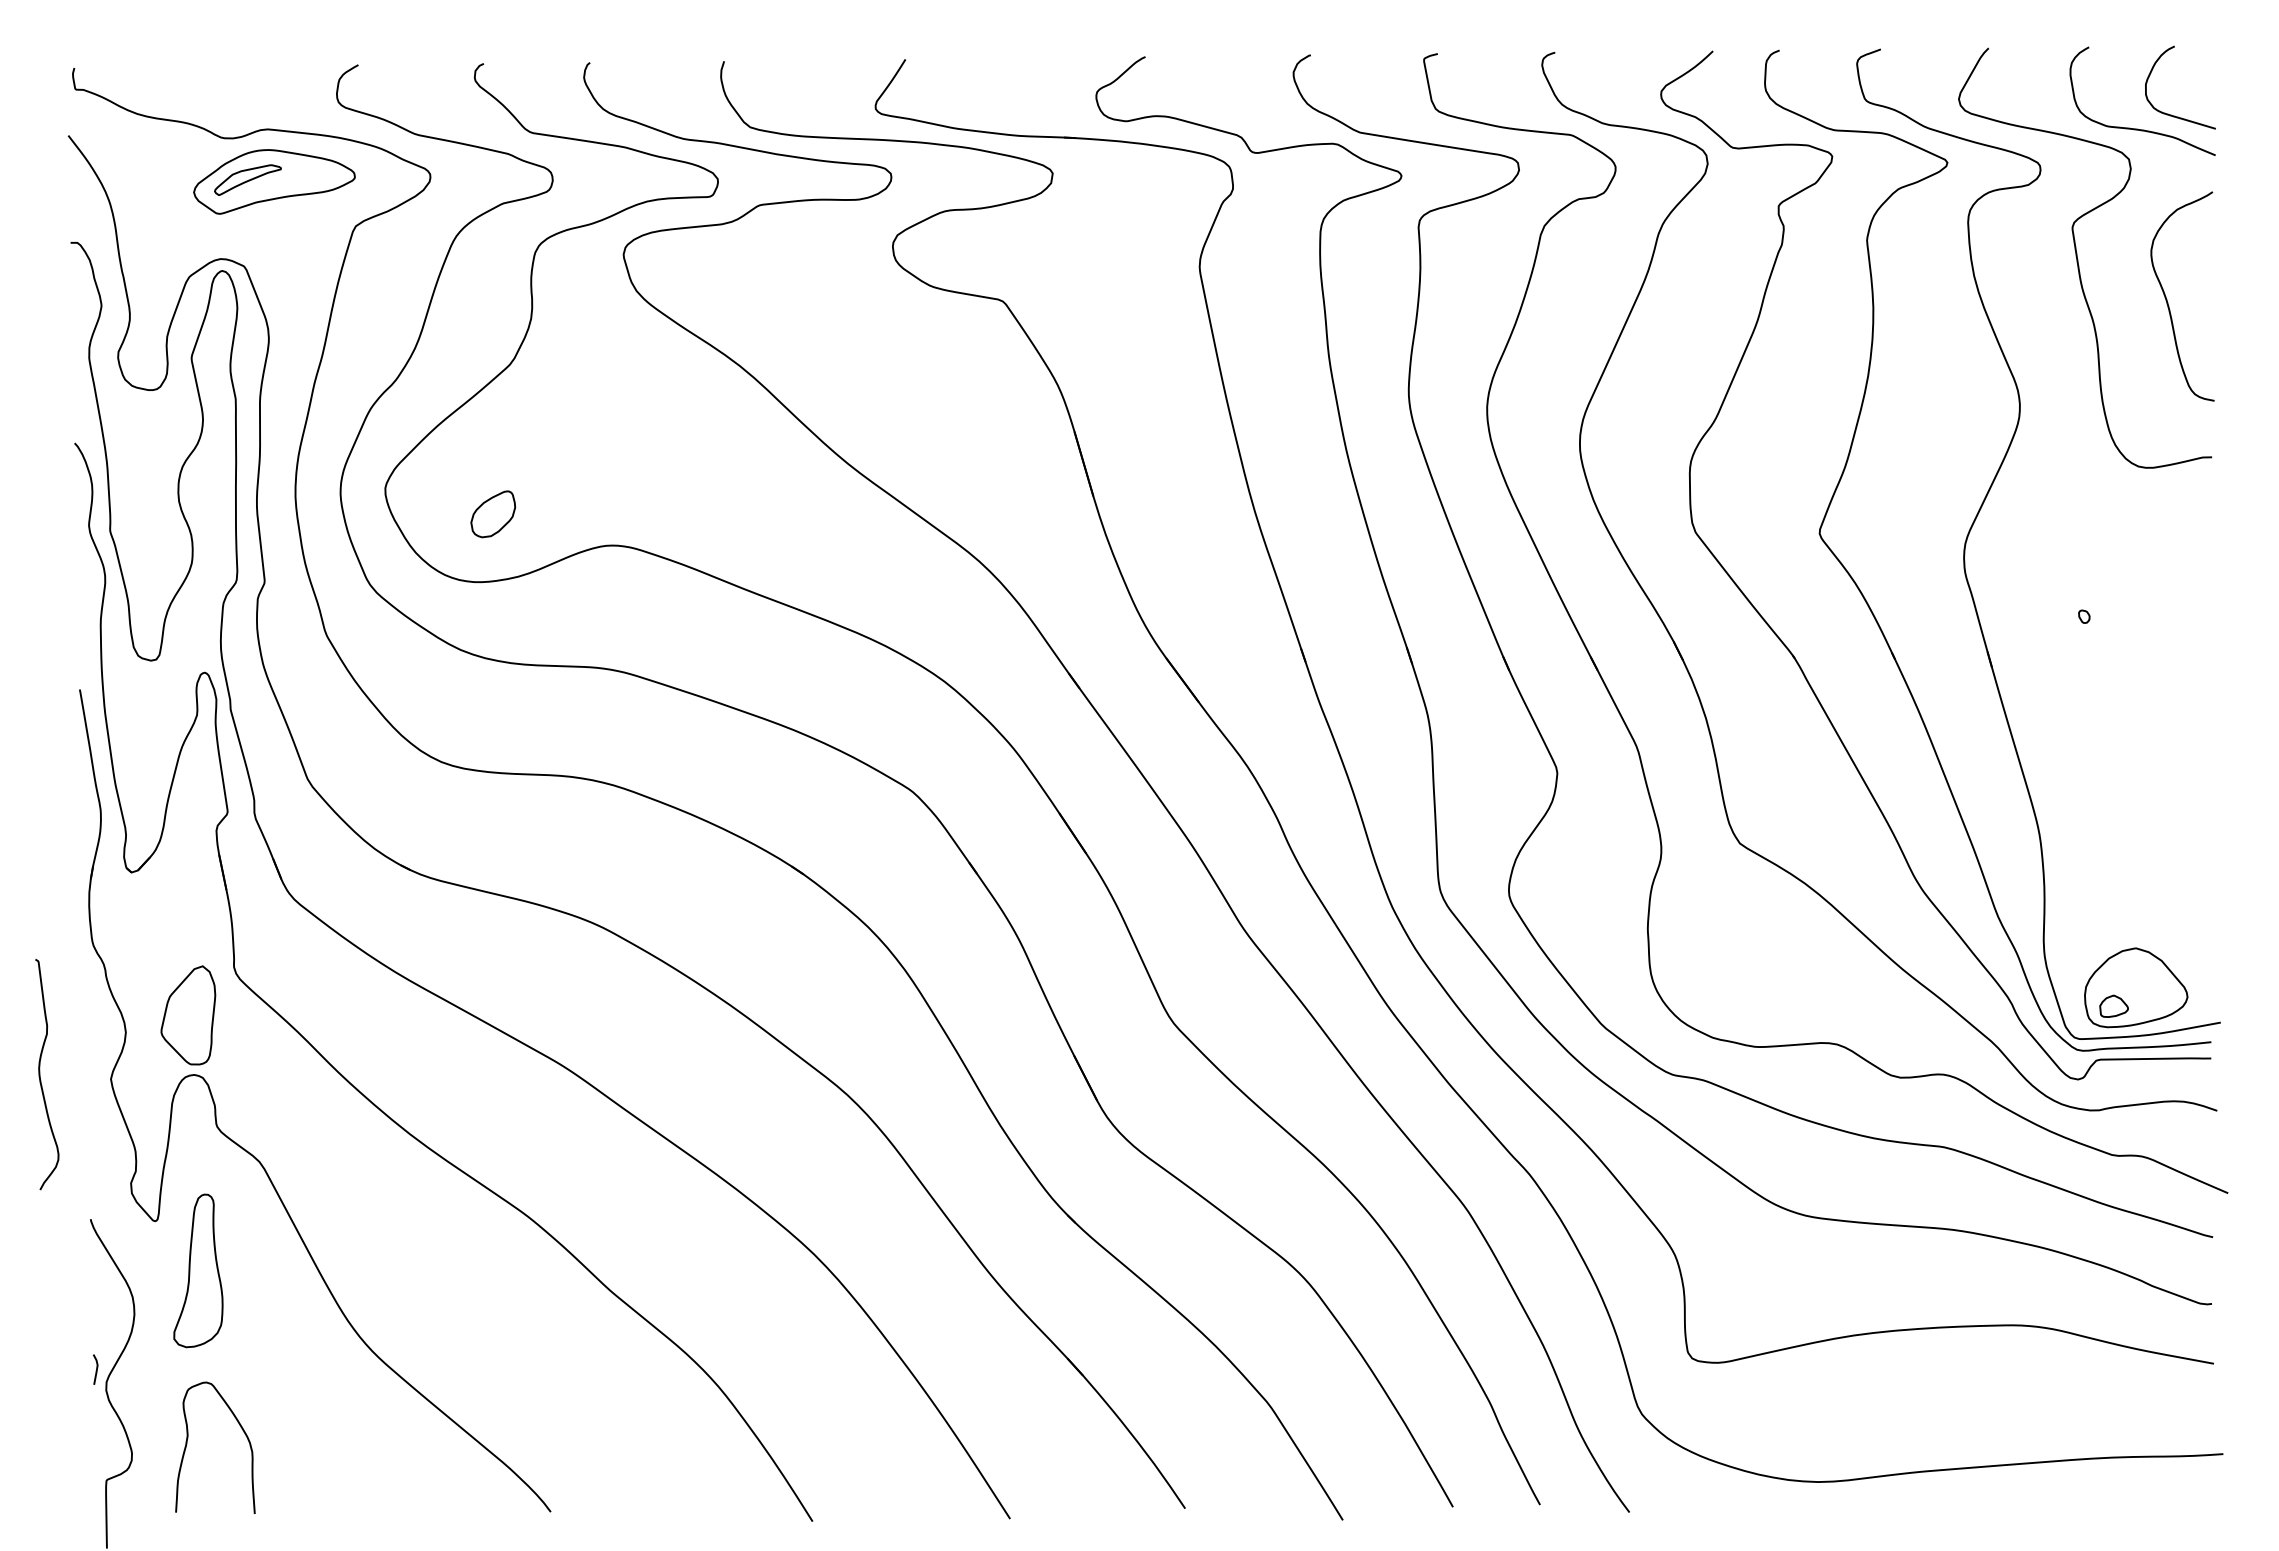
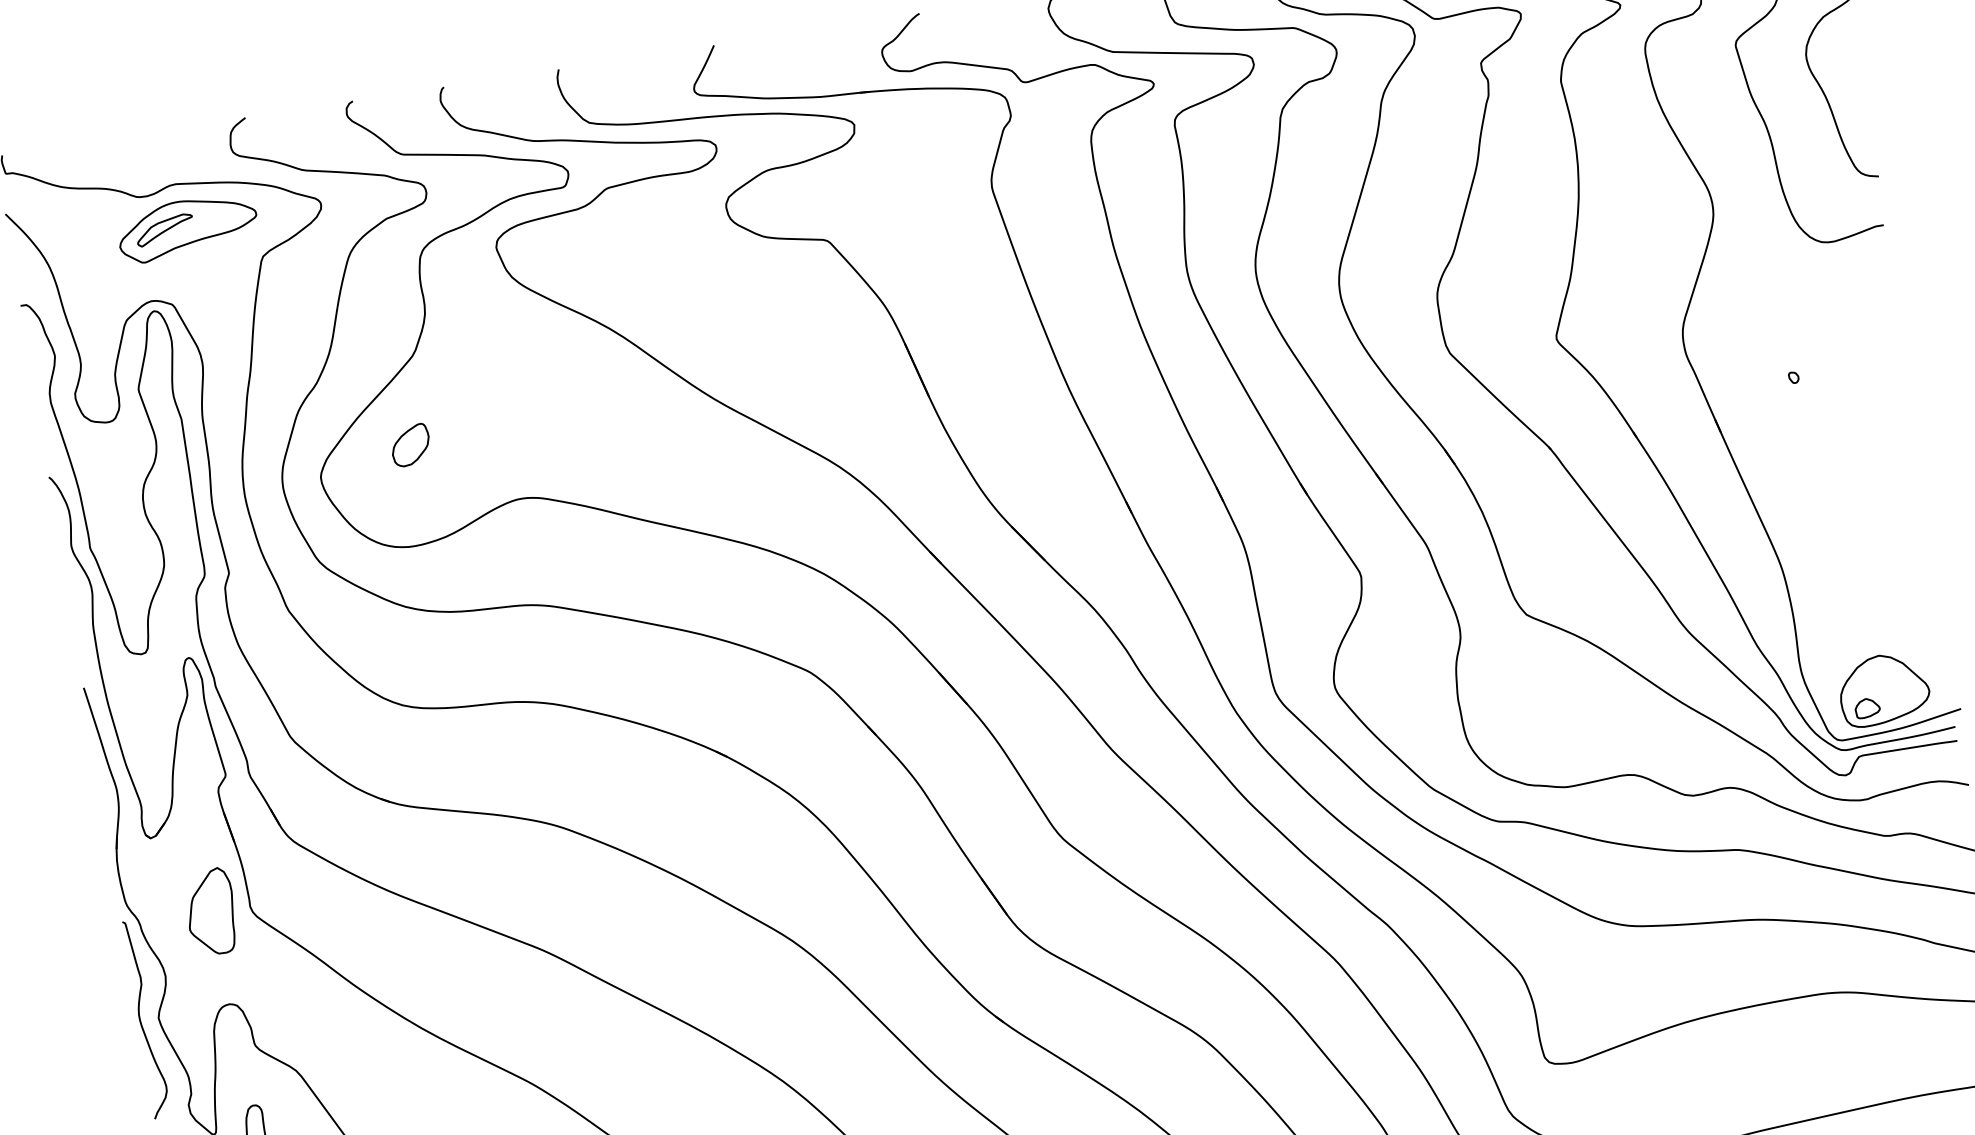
part: (493, 514) -> (410, 445), moved
part: (188, 1015) -> (211, 911), moved
curve: (40, 1074) -> (140, 1020), moved

